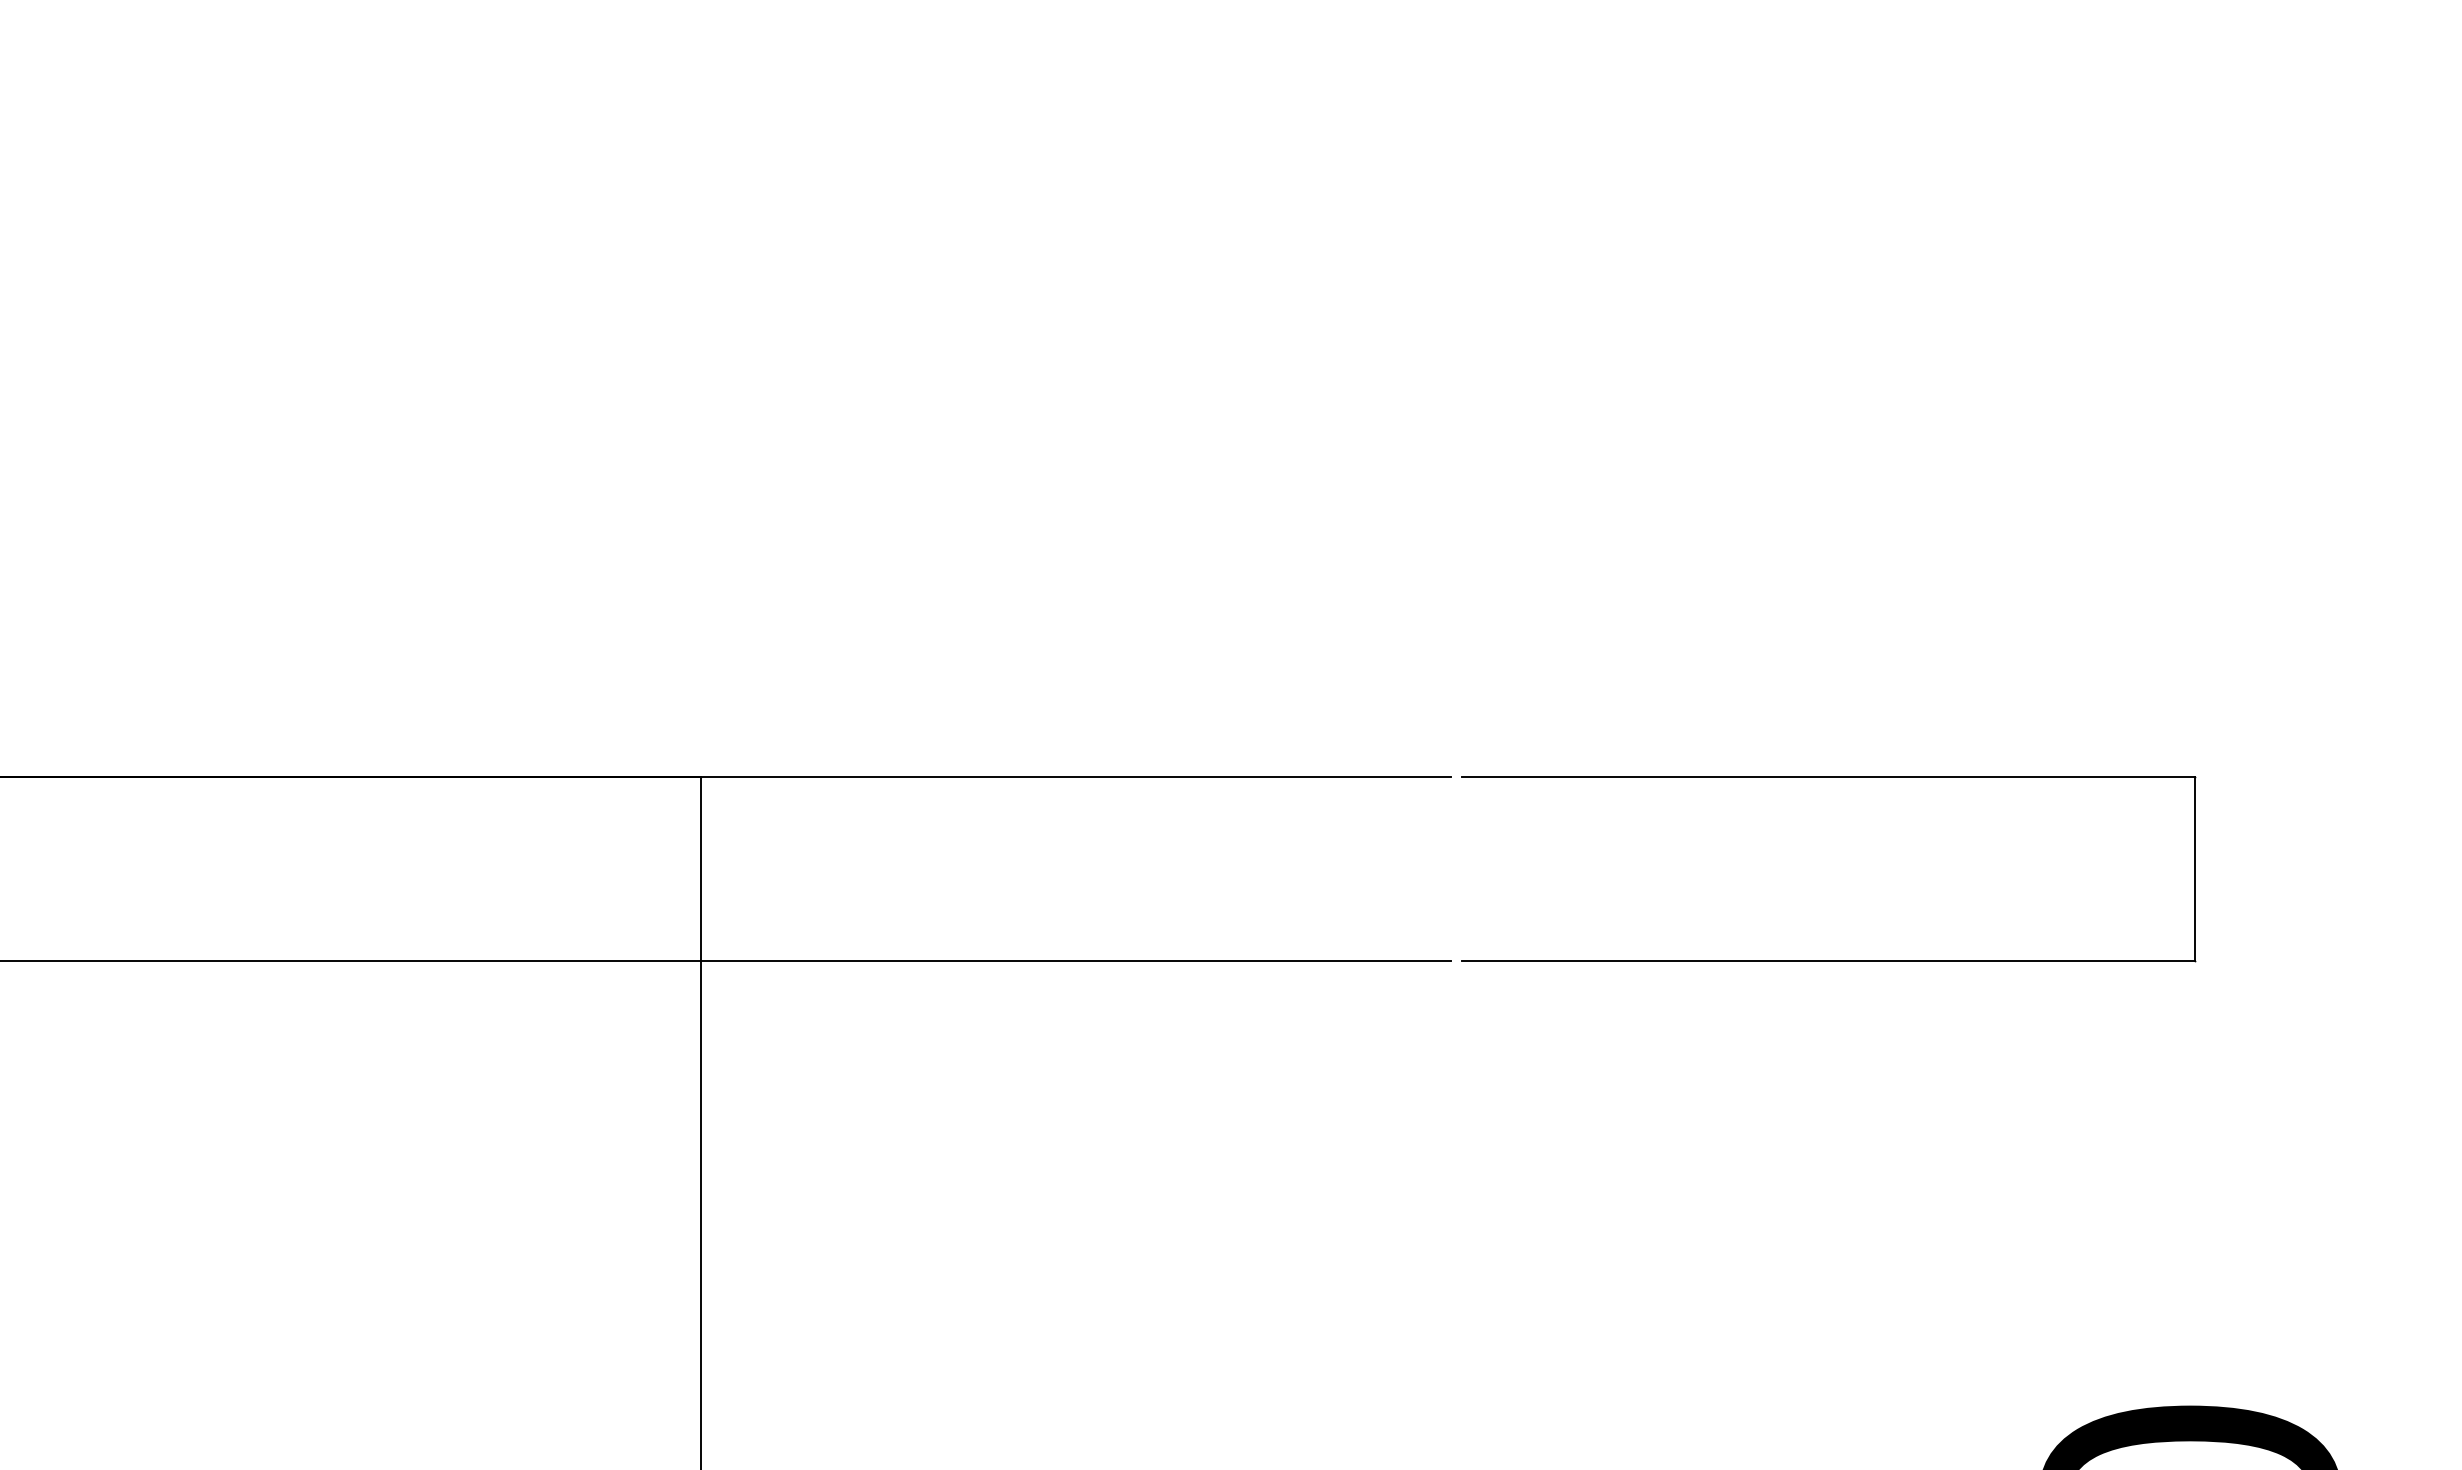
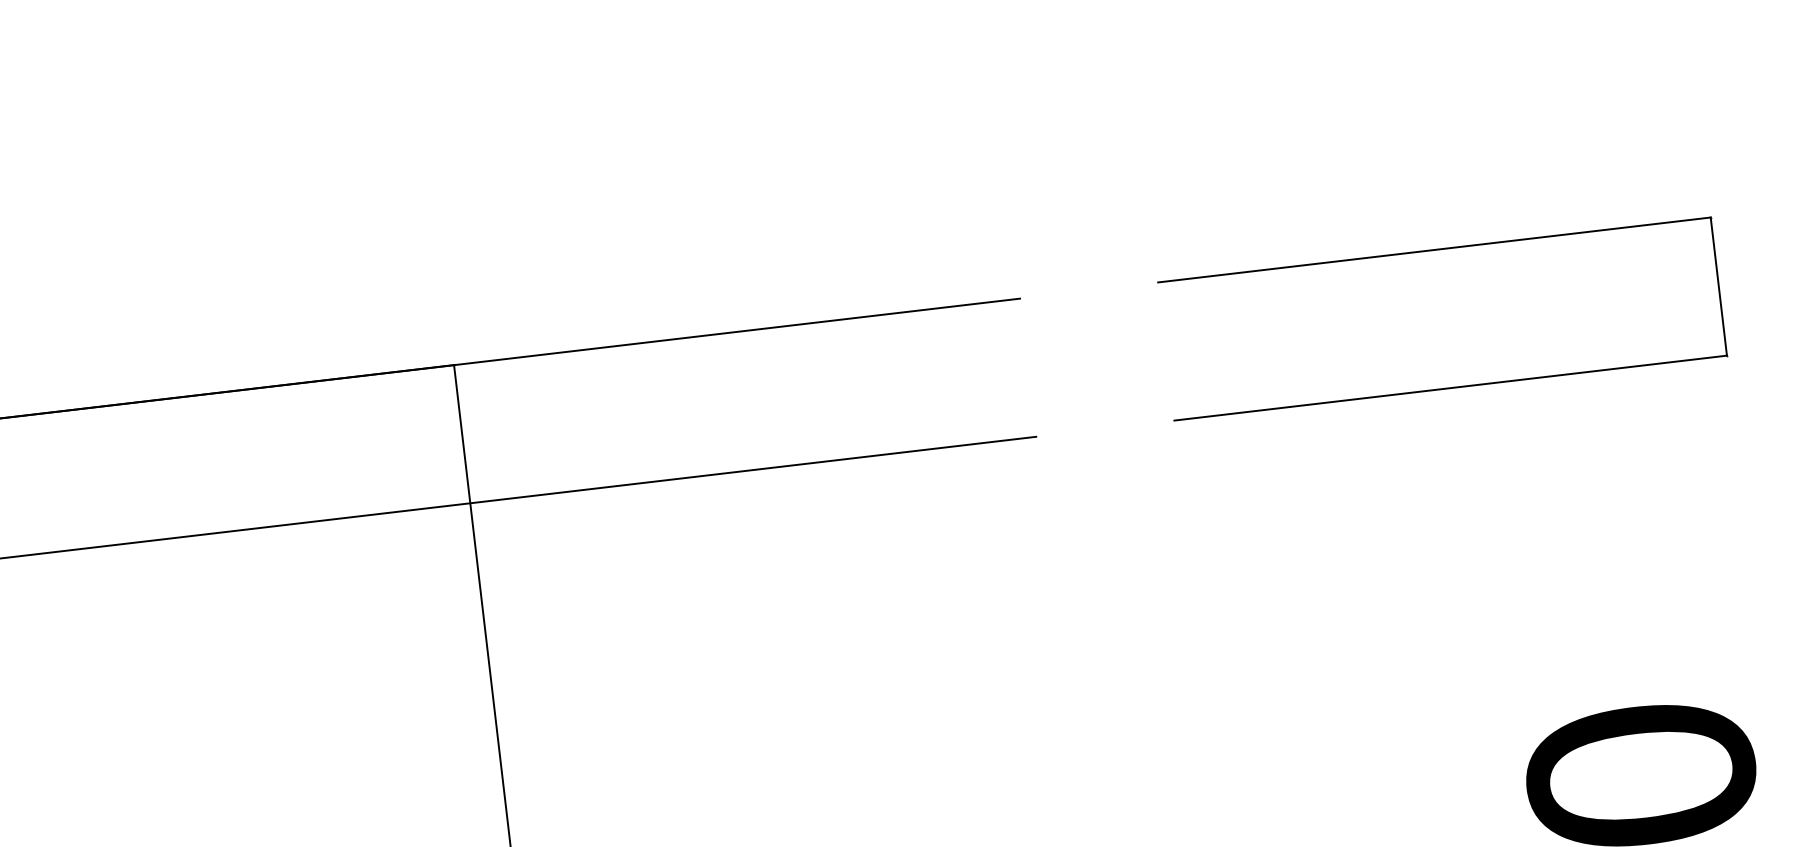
part: (1828, 960) -> (1450, 388), moved

